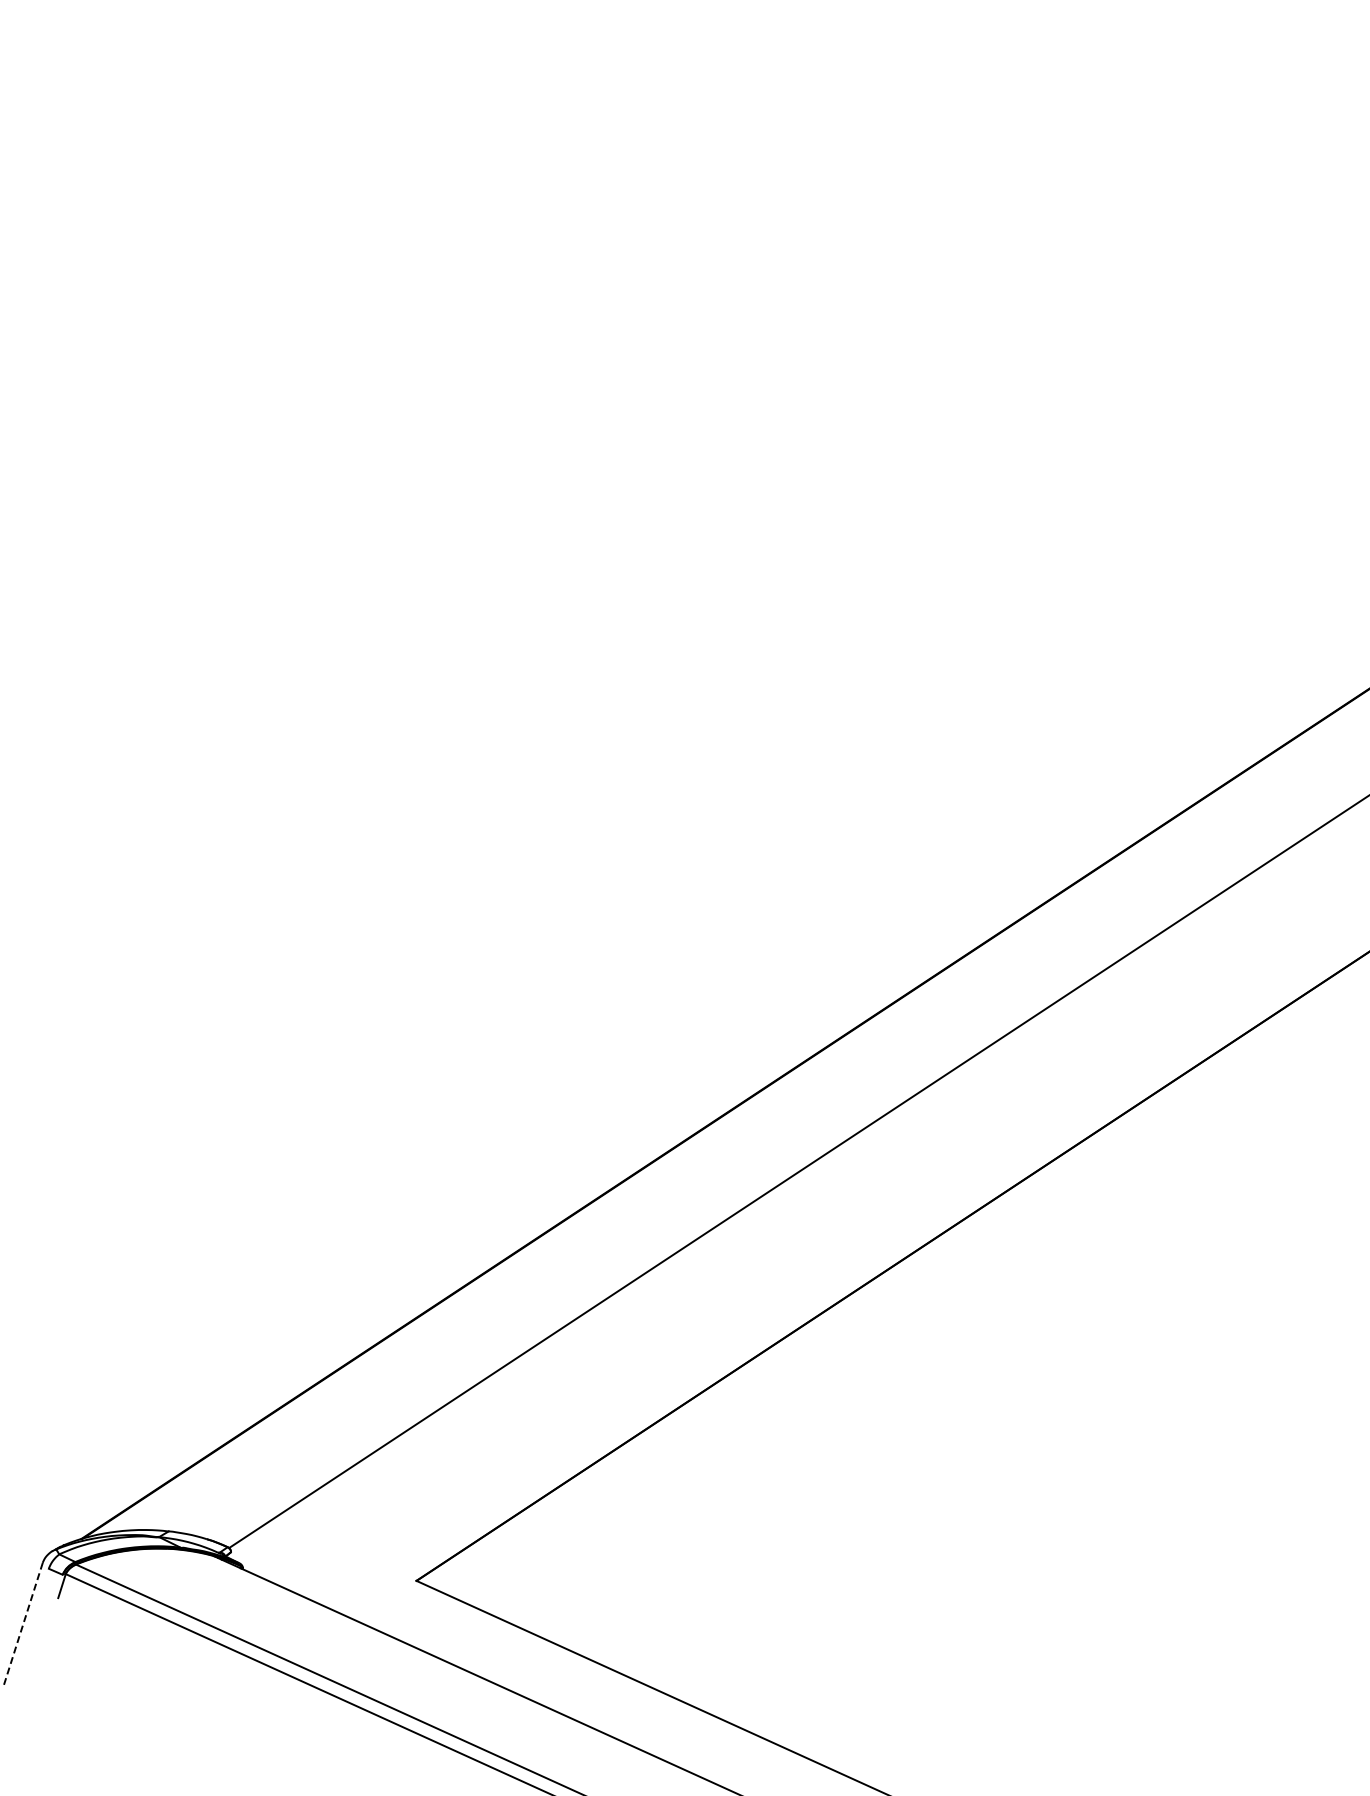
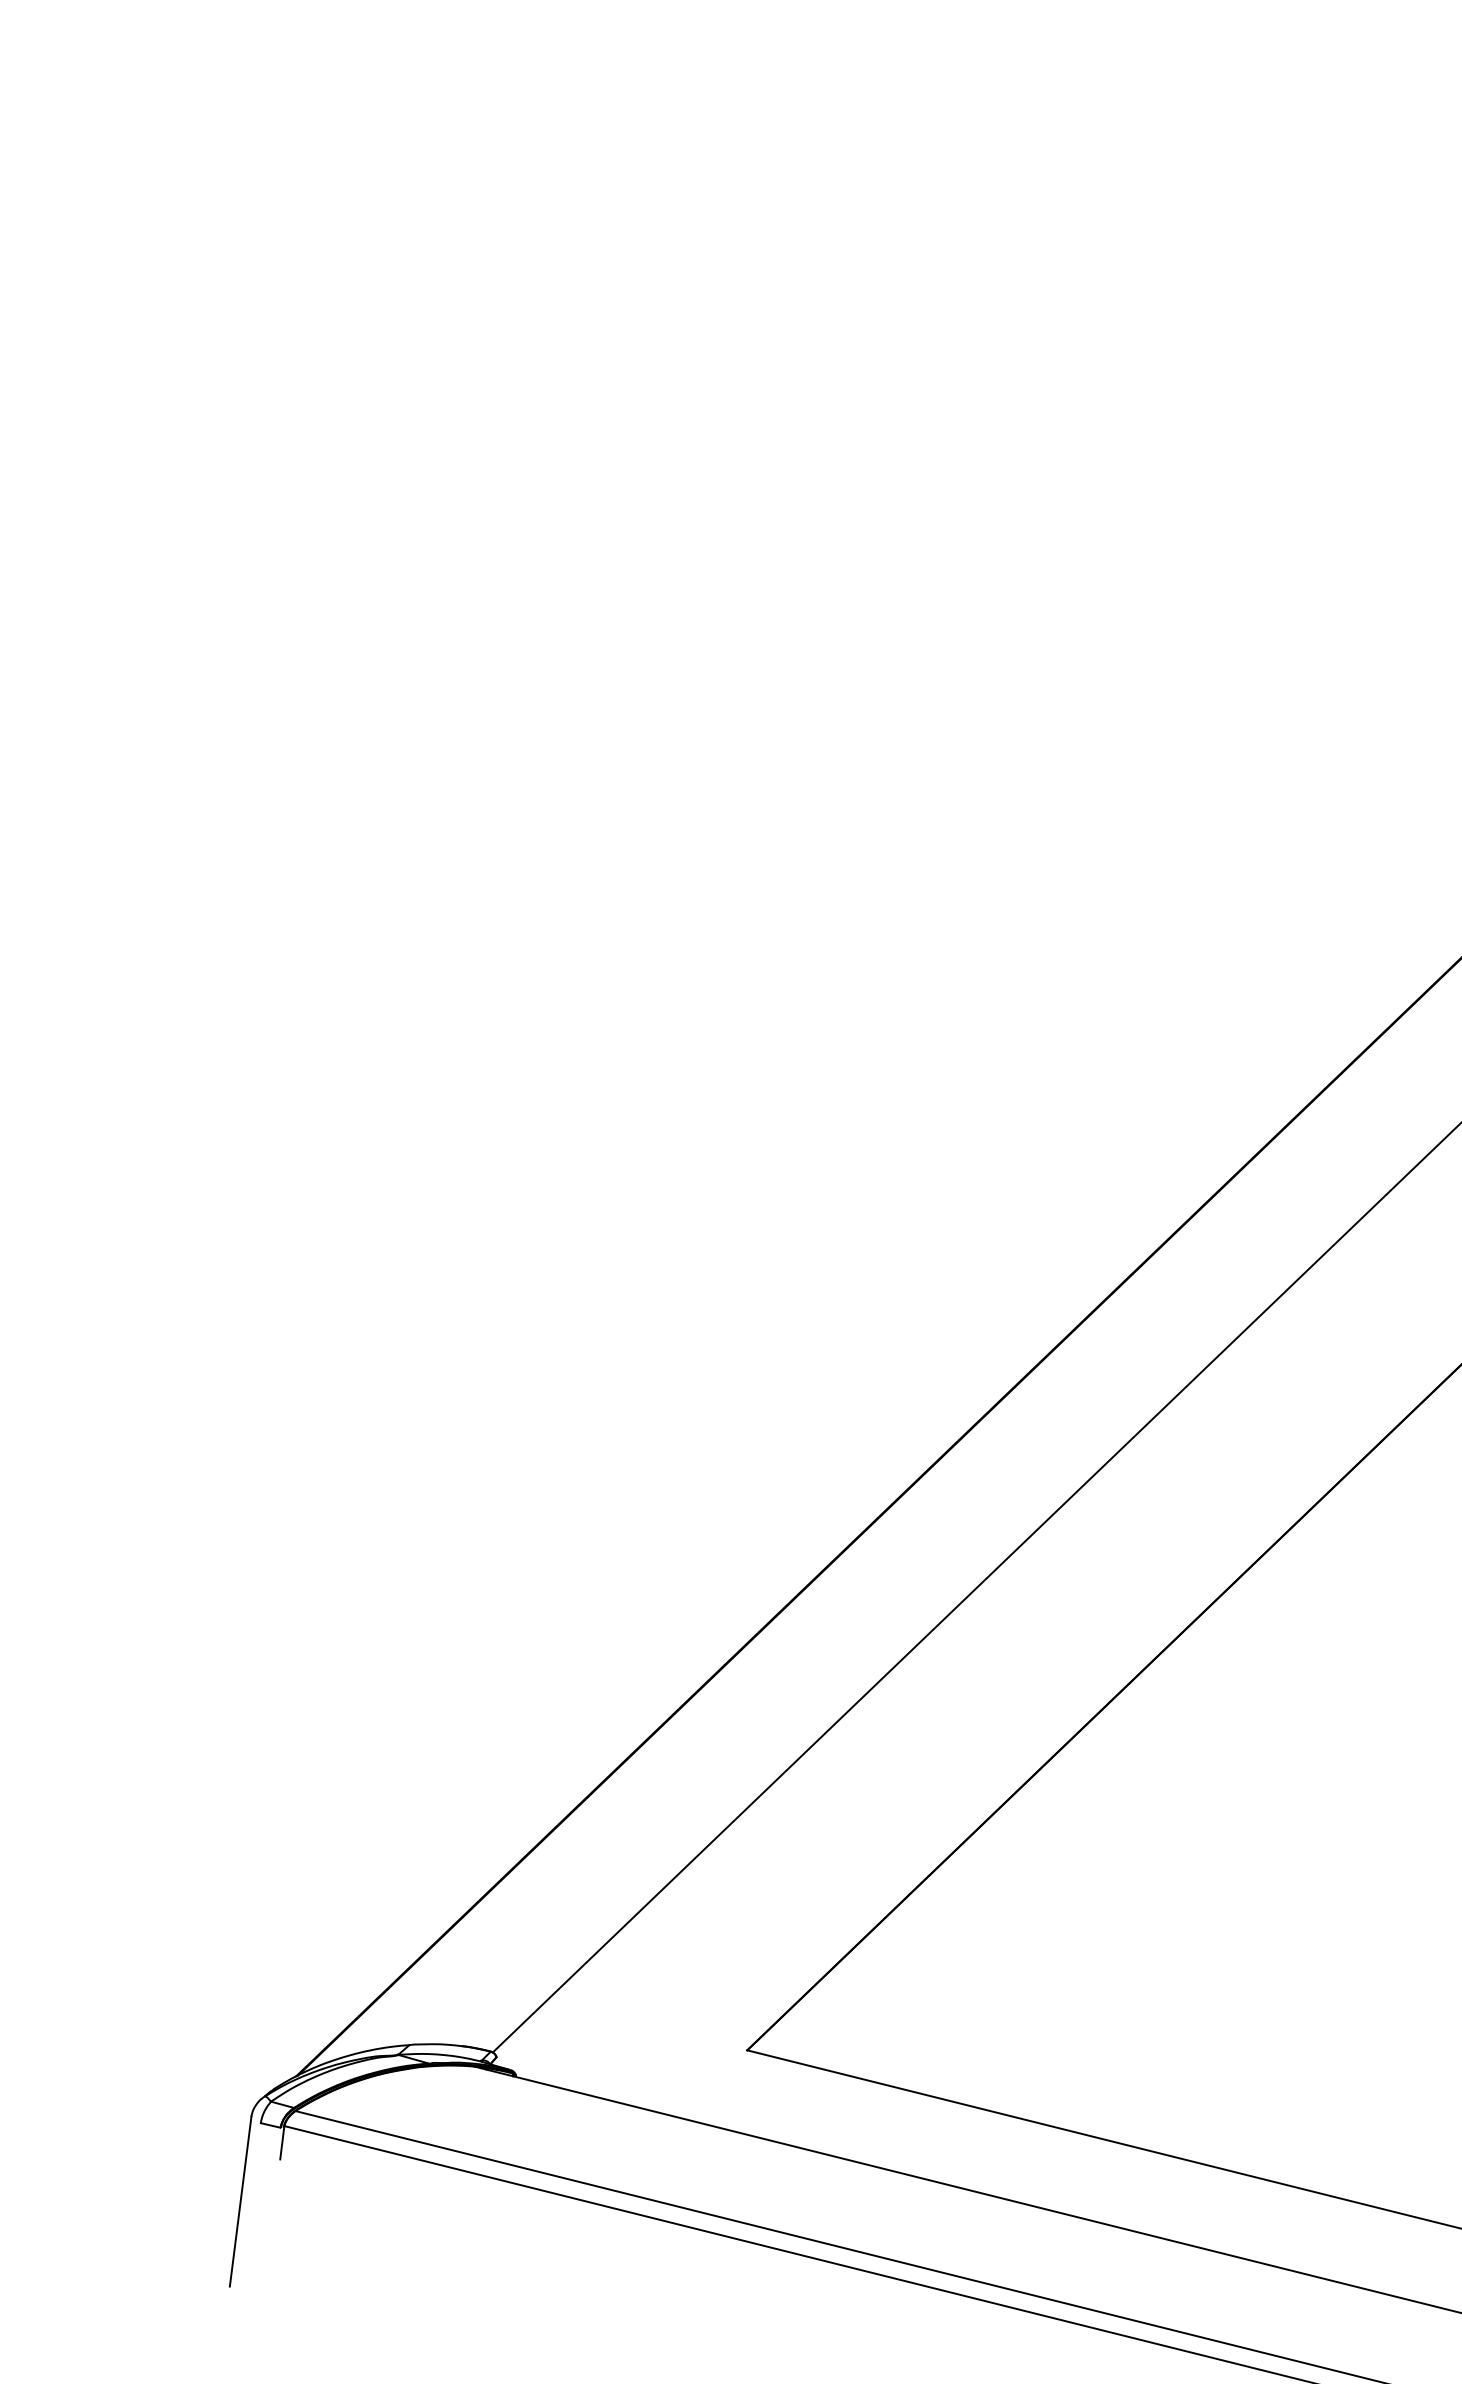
line: (23, 1624) -> (240, 2202), dashed -> solid

